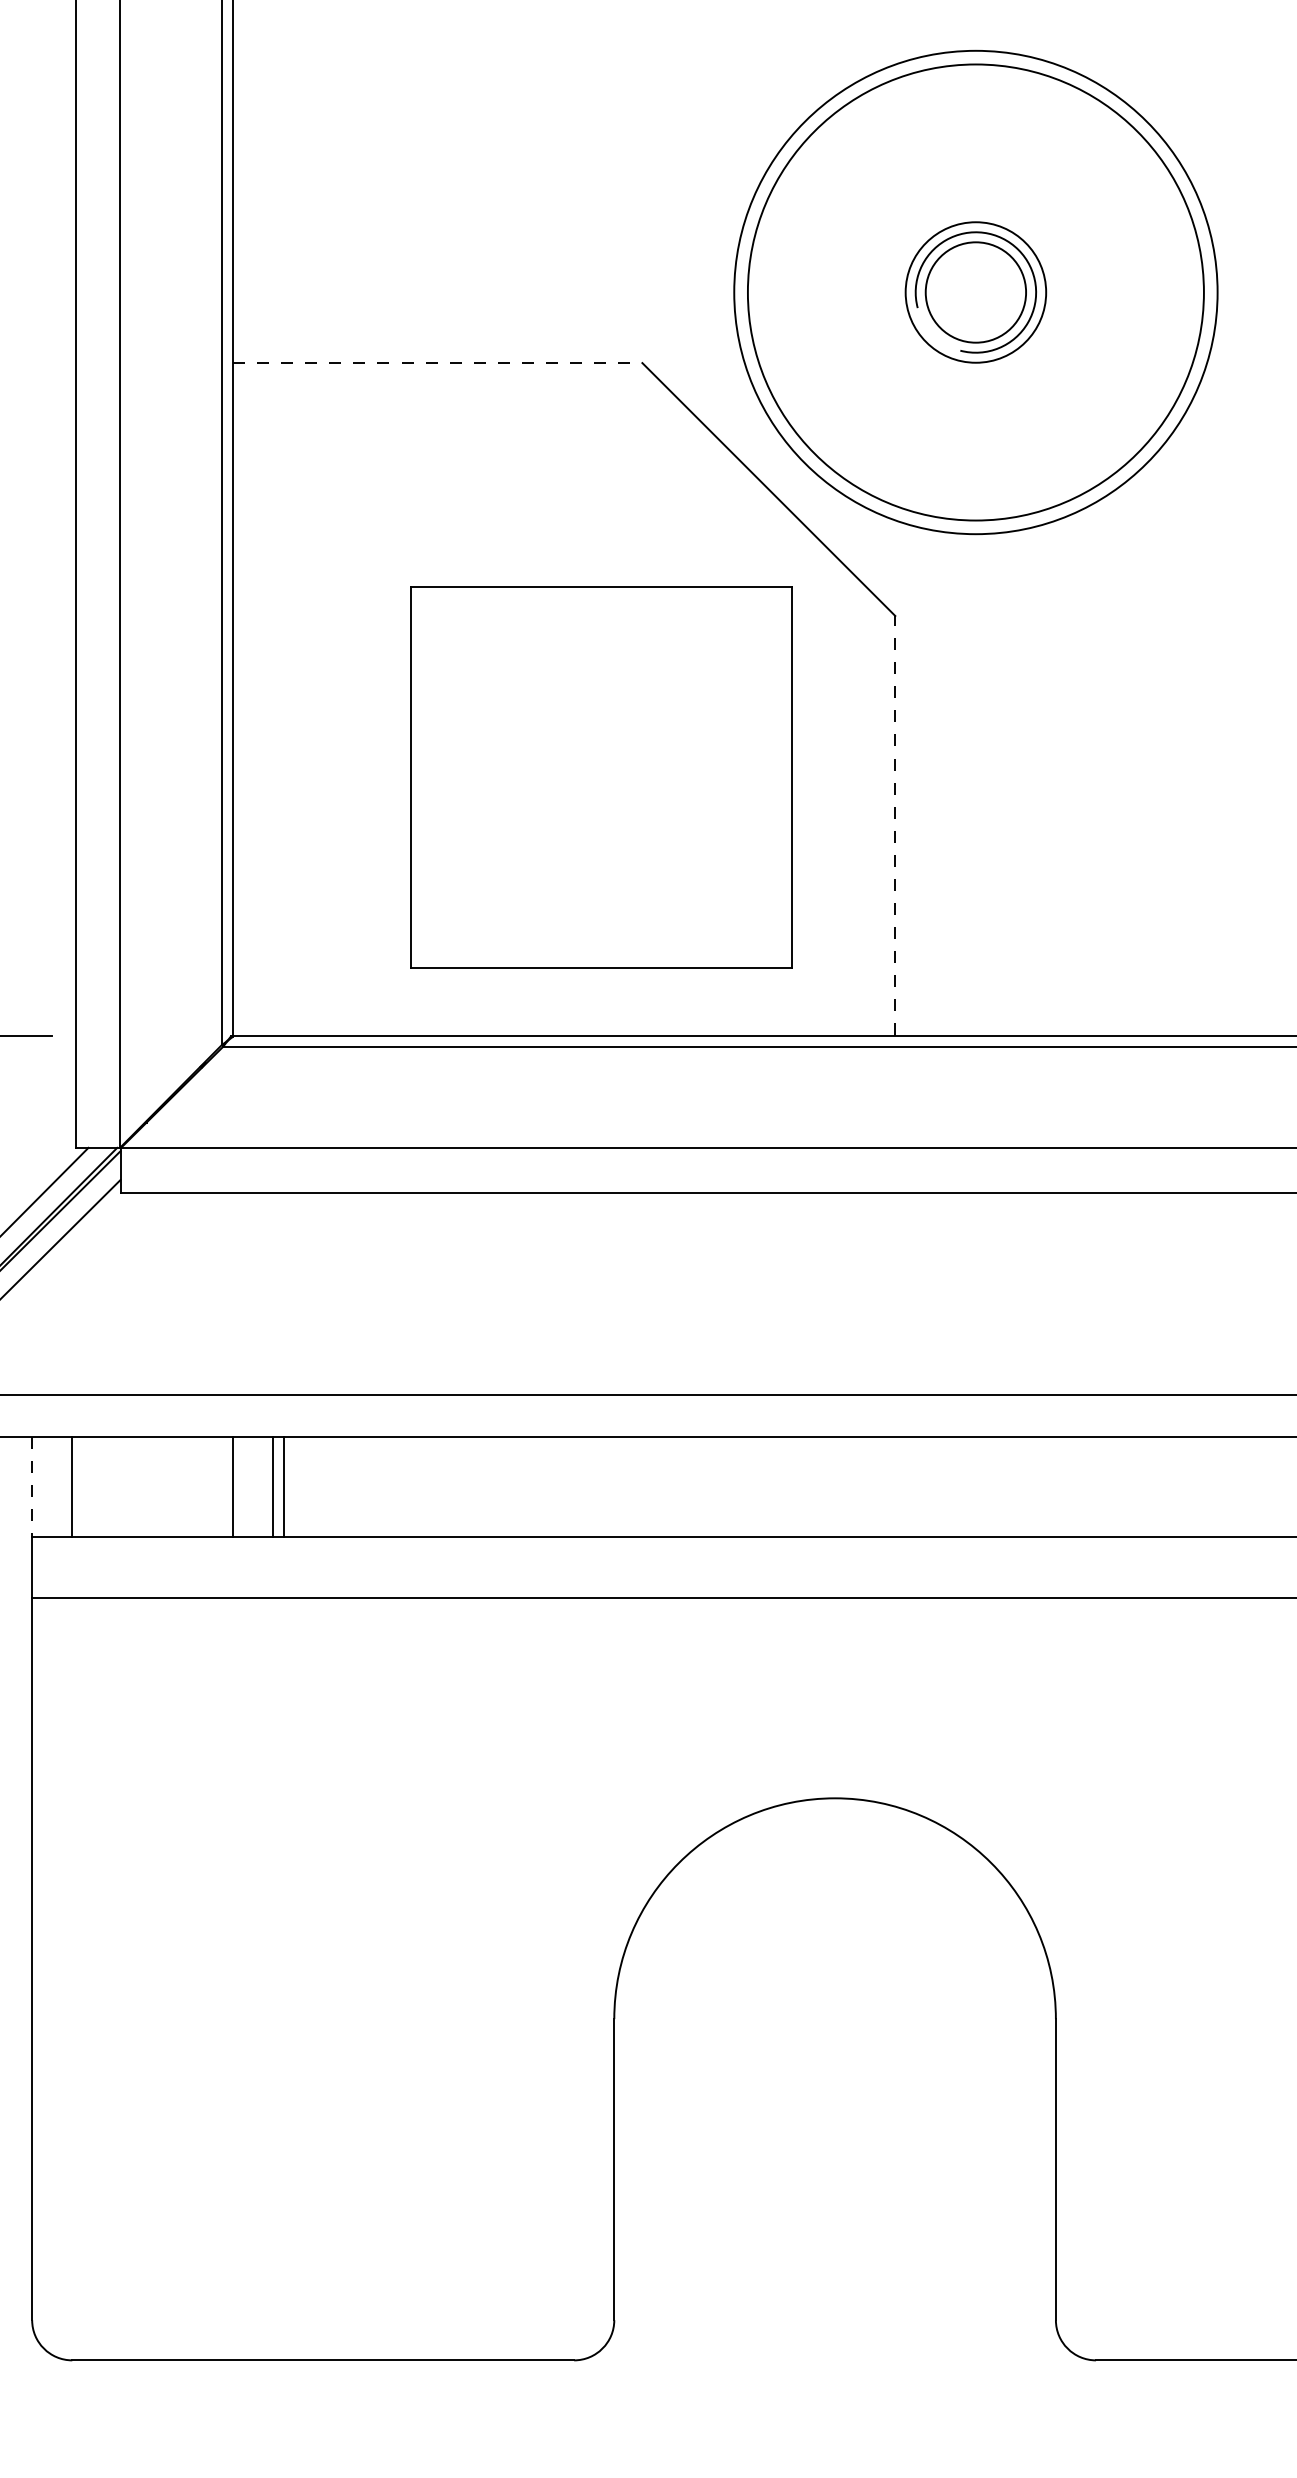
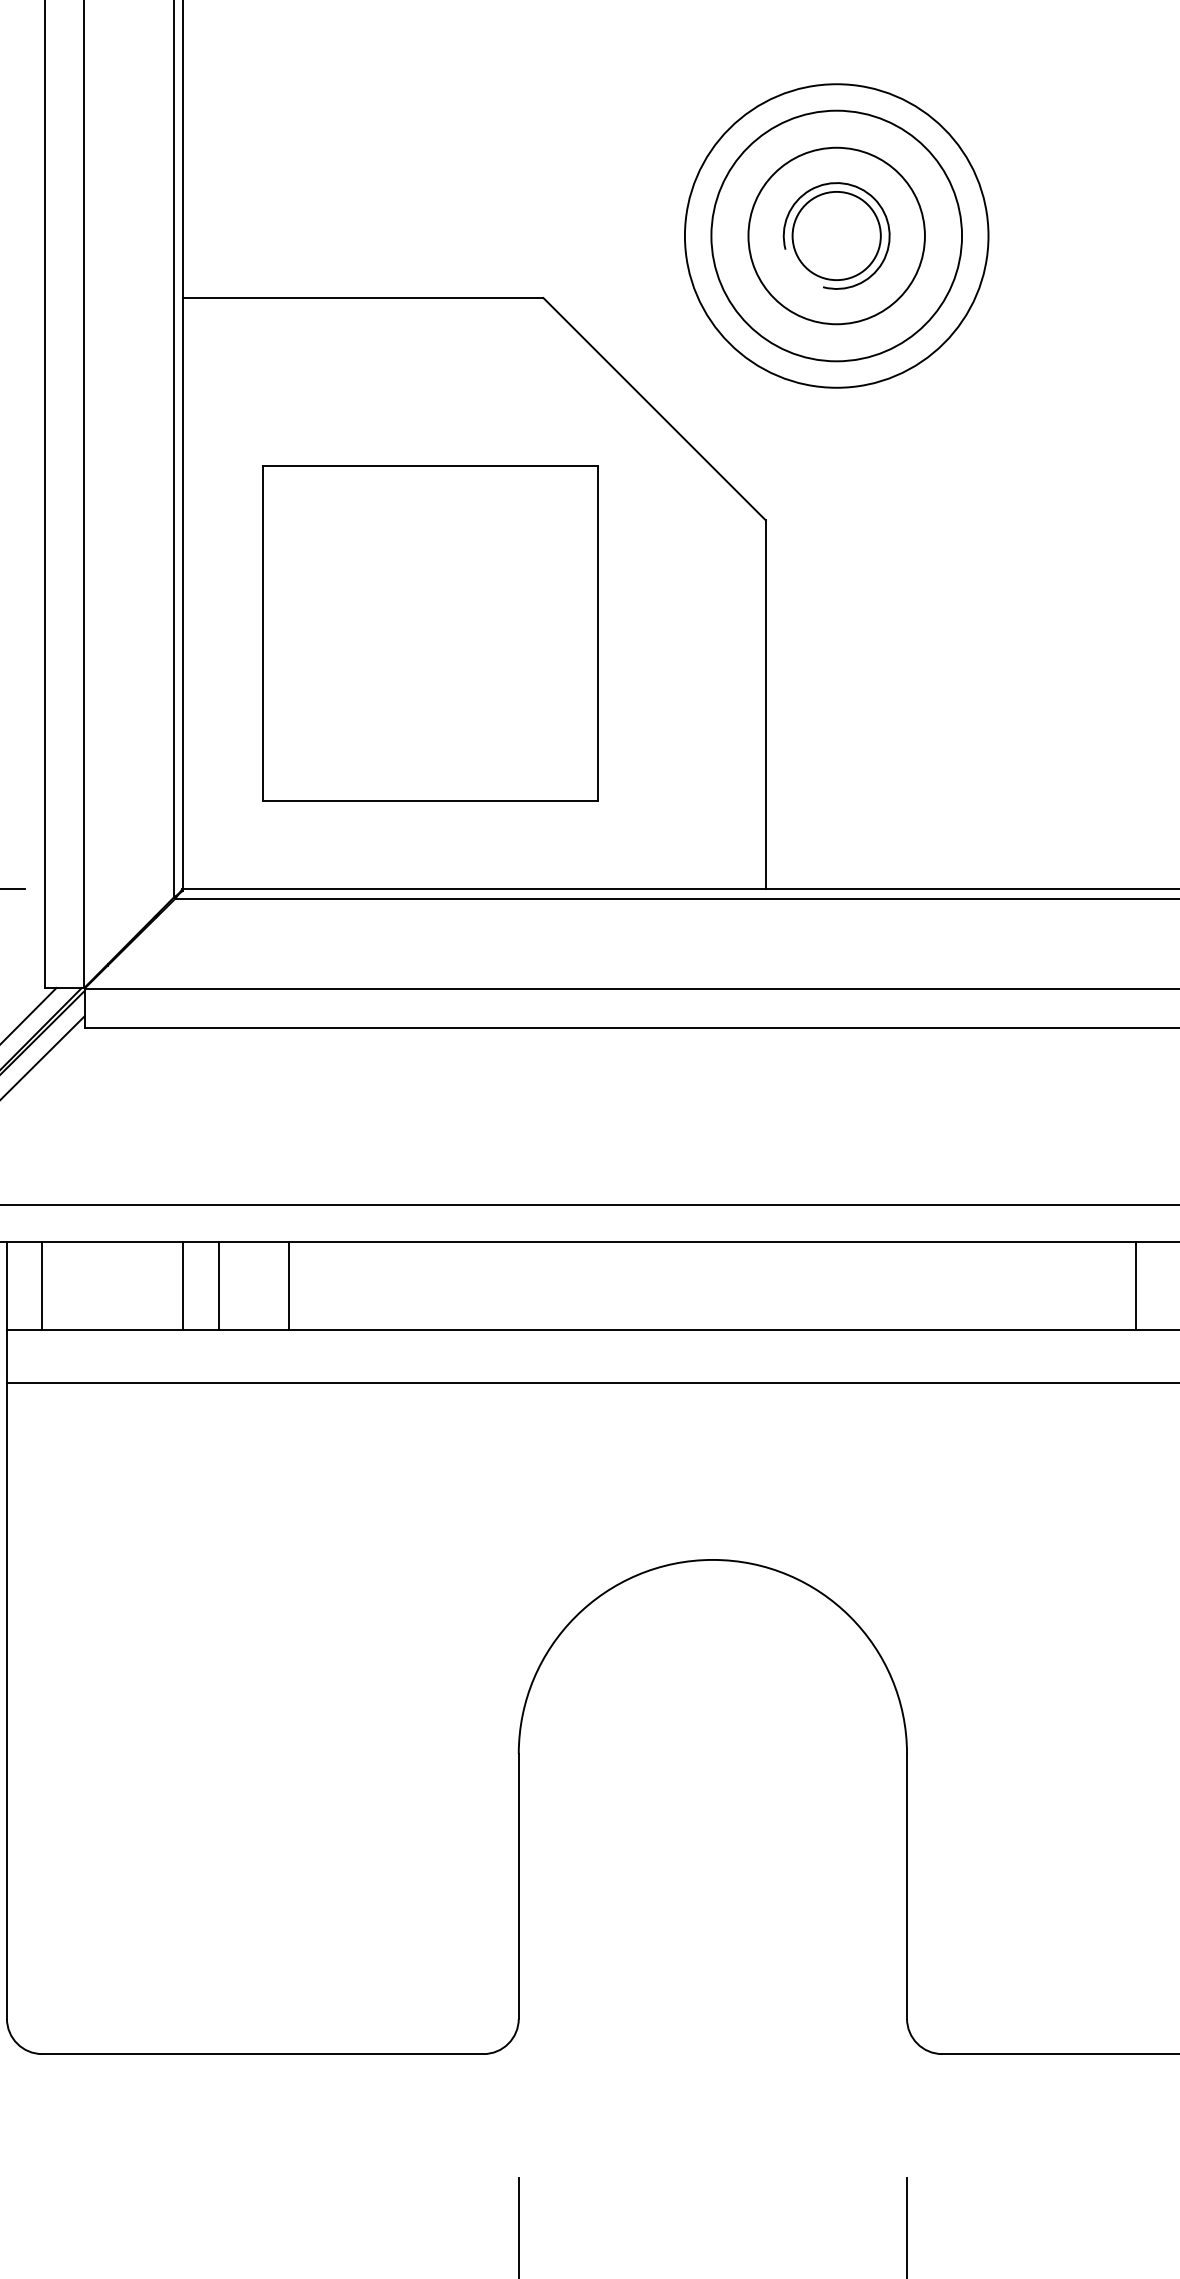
circle: (975, 291) -> (836, 235), size x0.62
circle: (975, 291) -> (836, 235), size x0.71
circle: (975, 291) -> (836, 235), size x1.43
line: (437, 363) -> (363, 298), dashed -> solid
part: (601, 777) -> (430, 633), moved
line: (894, 825) -> (765, 704), dashed -> solid
line: (31, 1487) -> (6, 1286), dashed -> solid
line: (284, 1487) -> (289, 1286), moved

